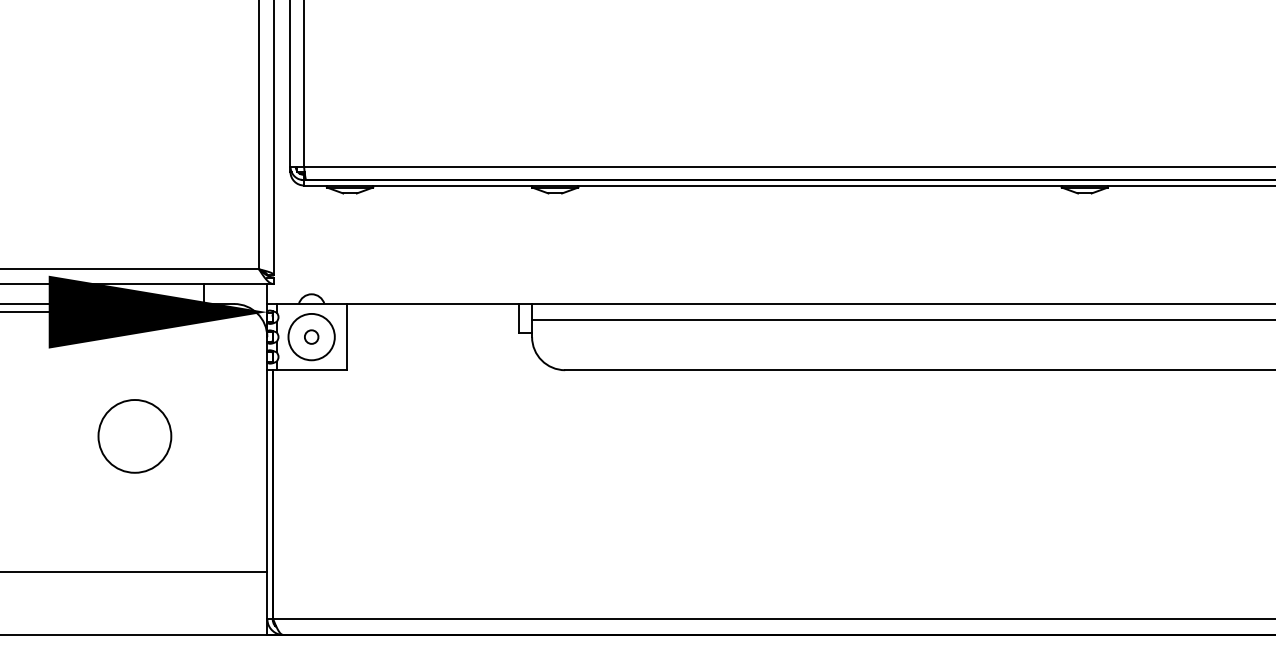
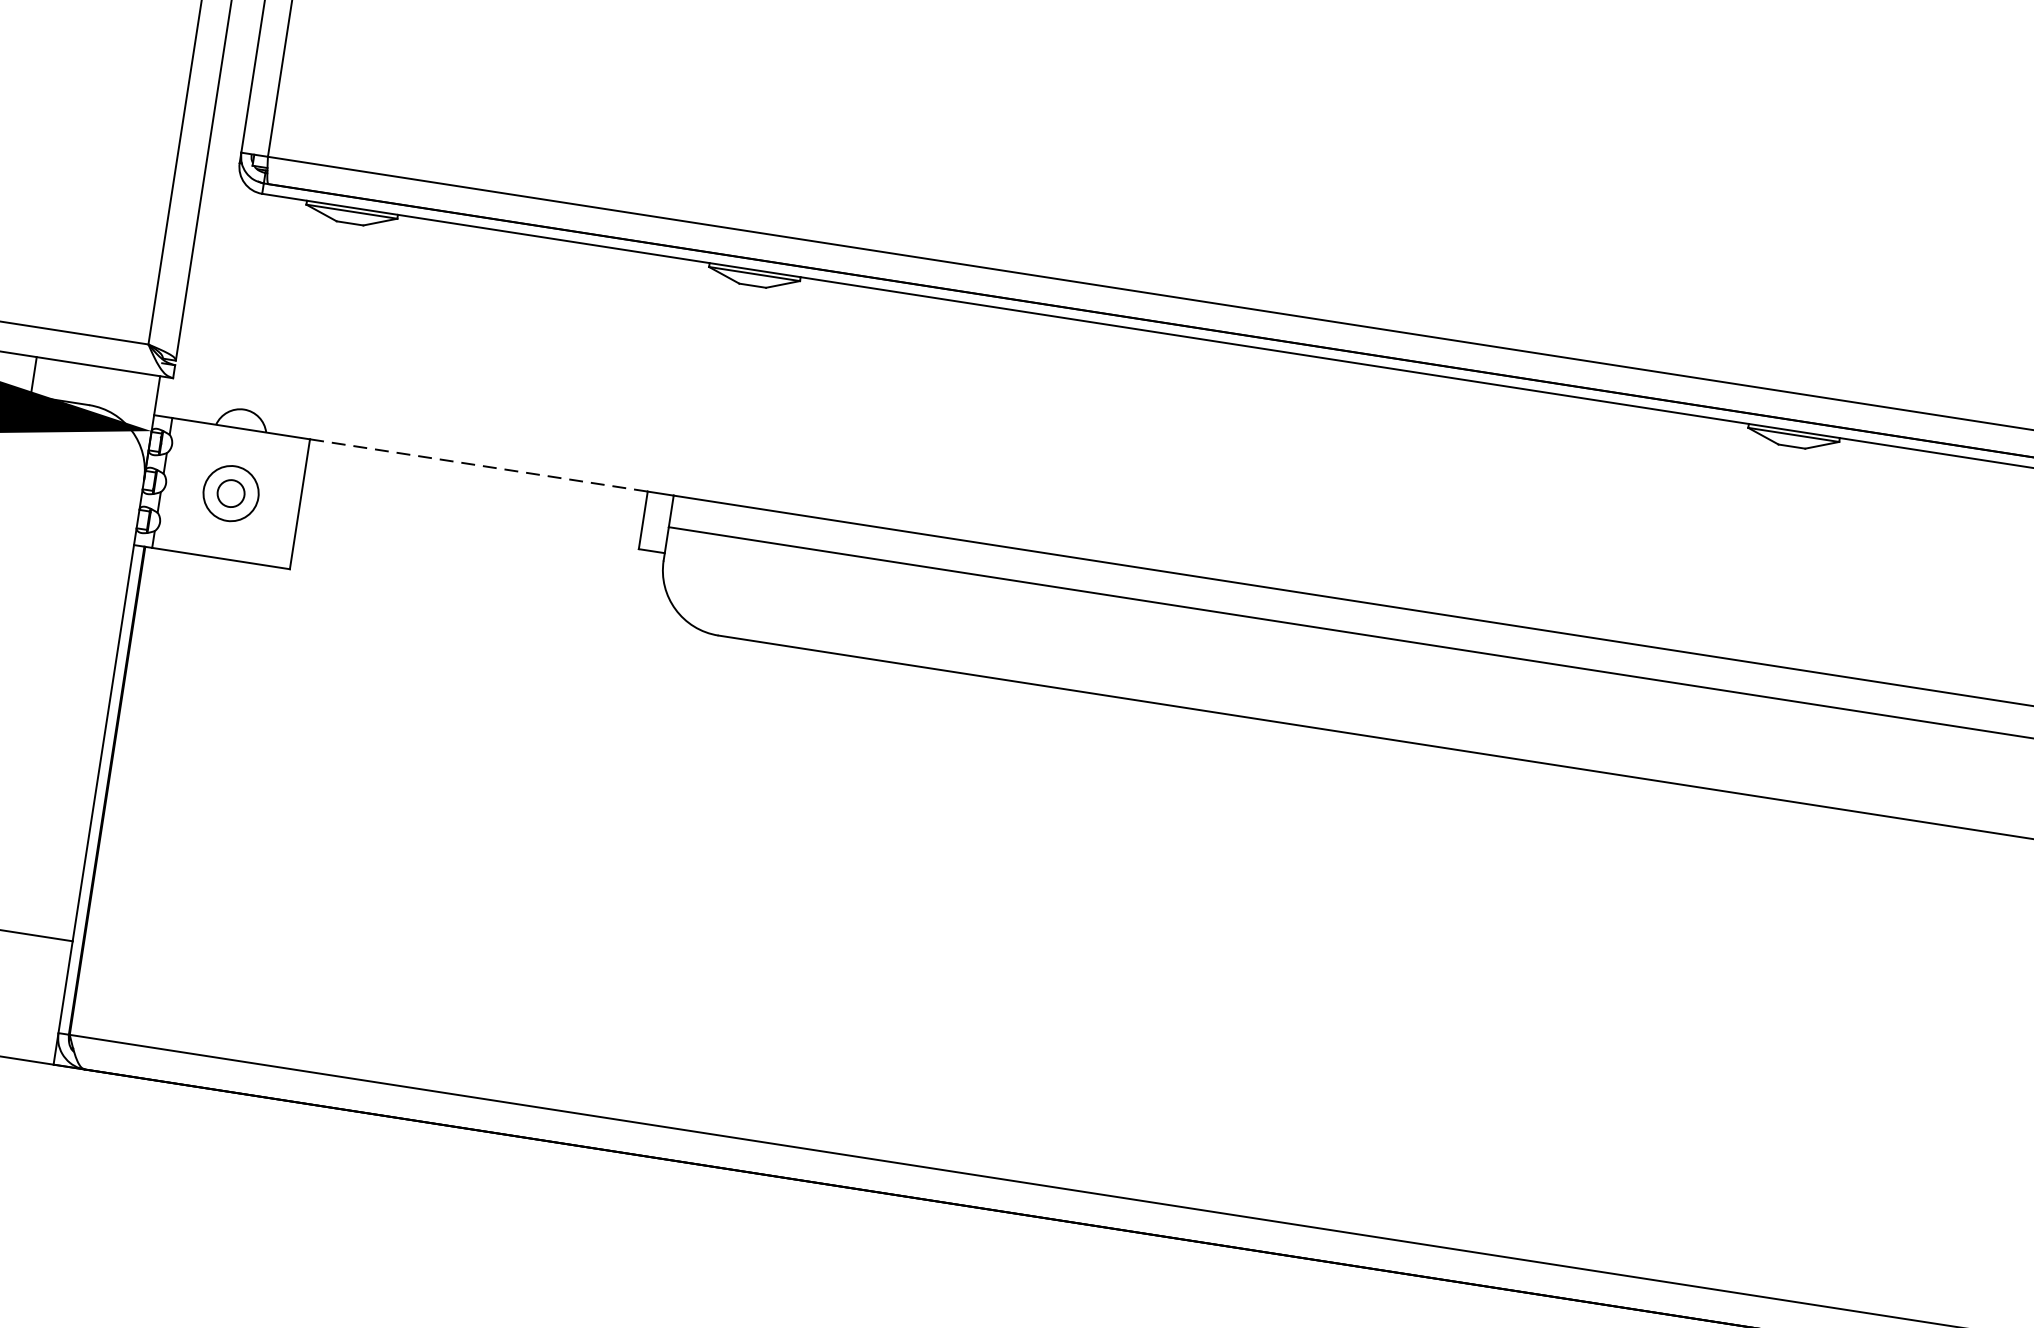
line: (432, 304) -> (478, 466), solid -> dashed
circle: (311, 336) -> (230, 492), size x0.6

